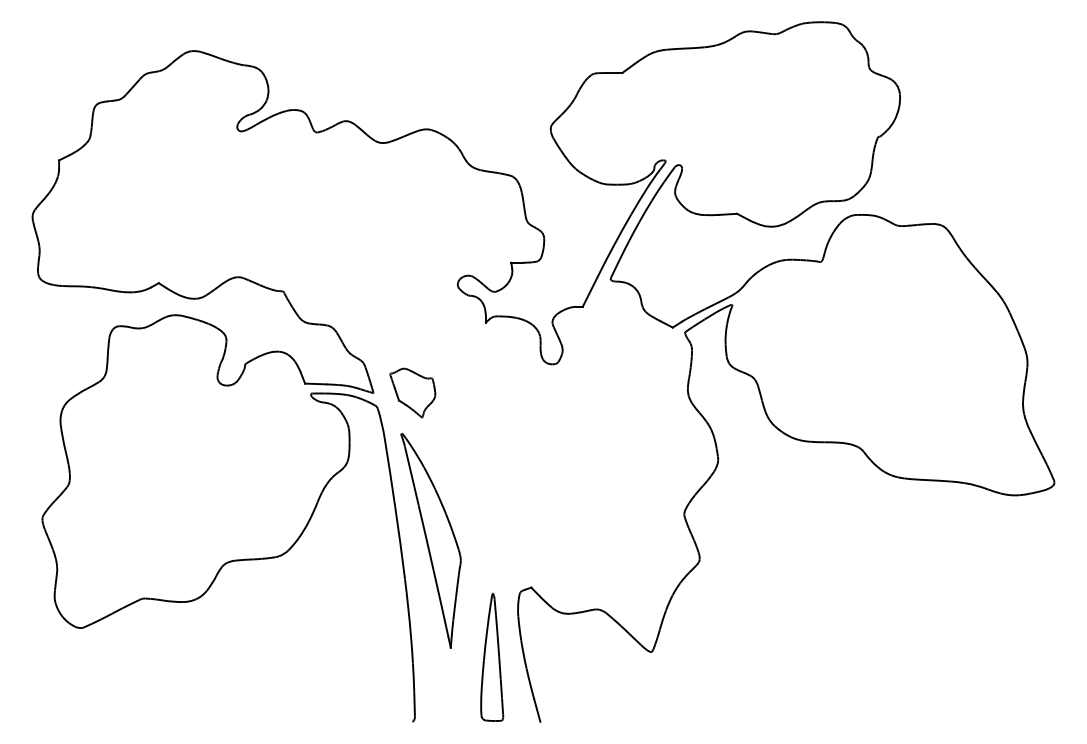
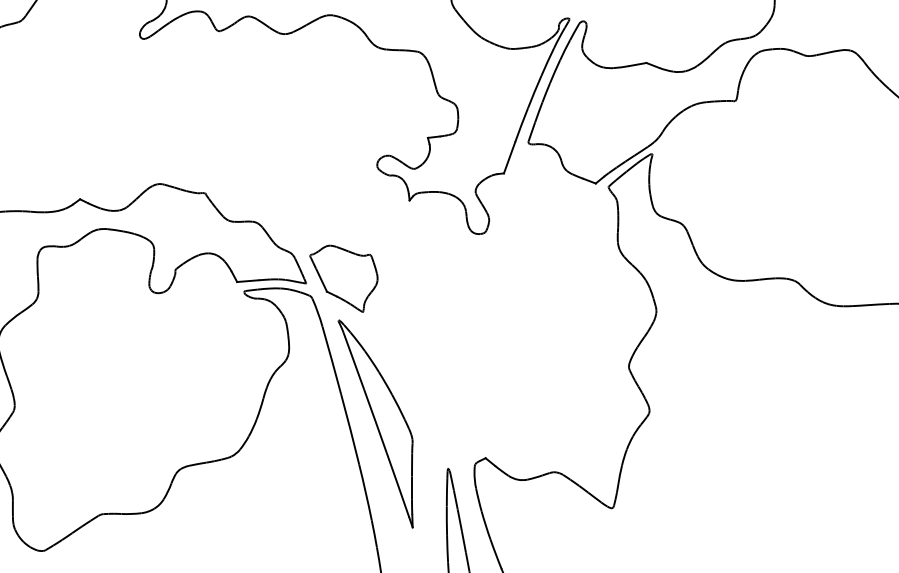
part: (412, 392) -> (344, 278), size x1.43

